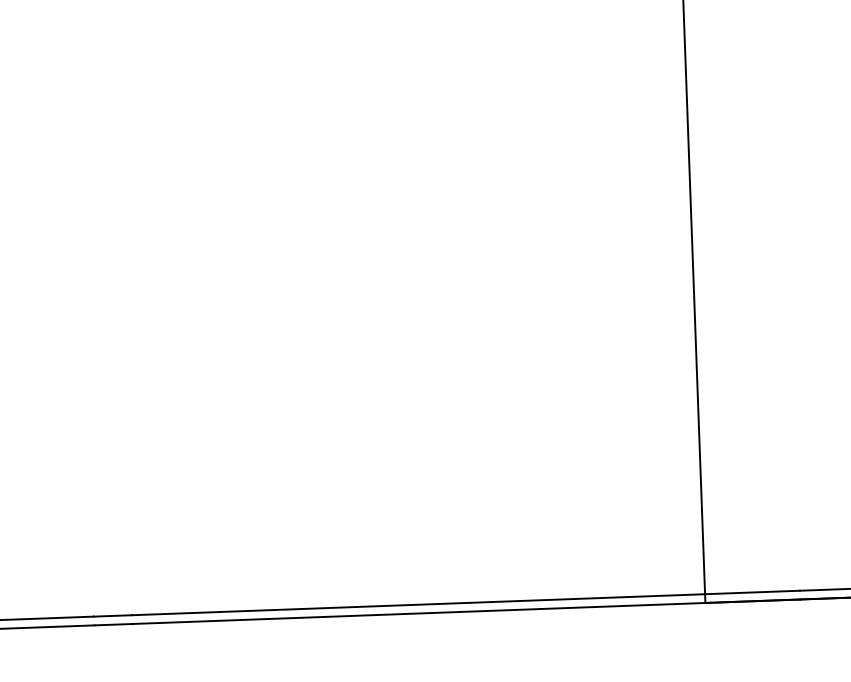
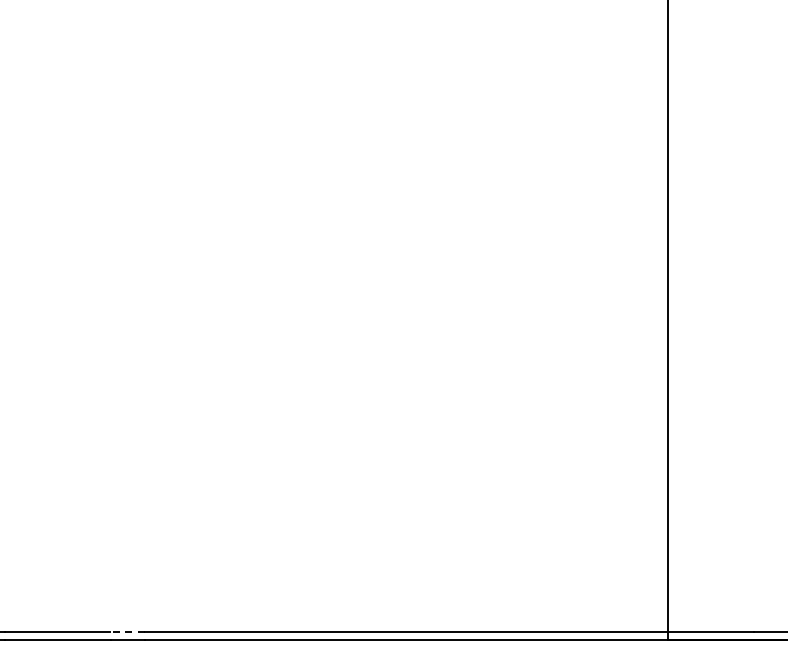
line: (112, 616) -> (127, 632), solid -> dashed

